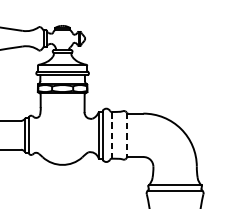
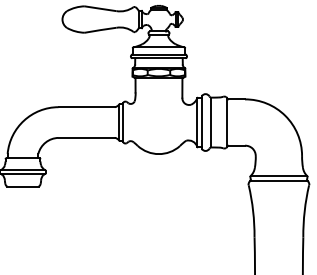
line: (111, 135) -> (211, 122), dashed -> solid
line: (126, 136) -> (227, 123), dashed -> solid

